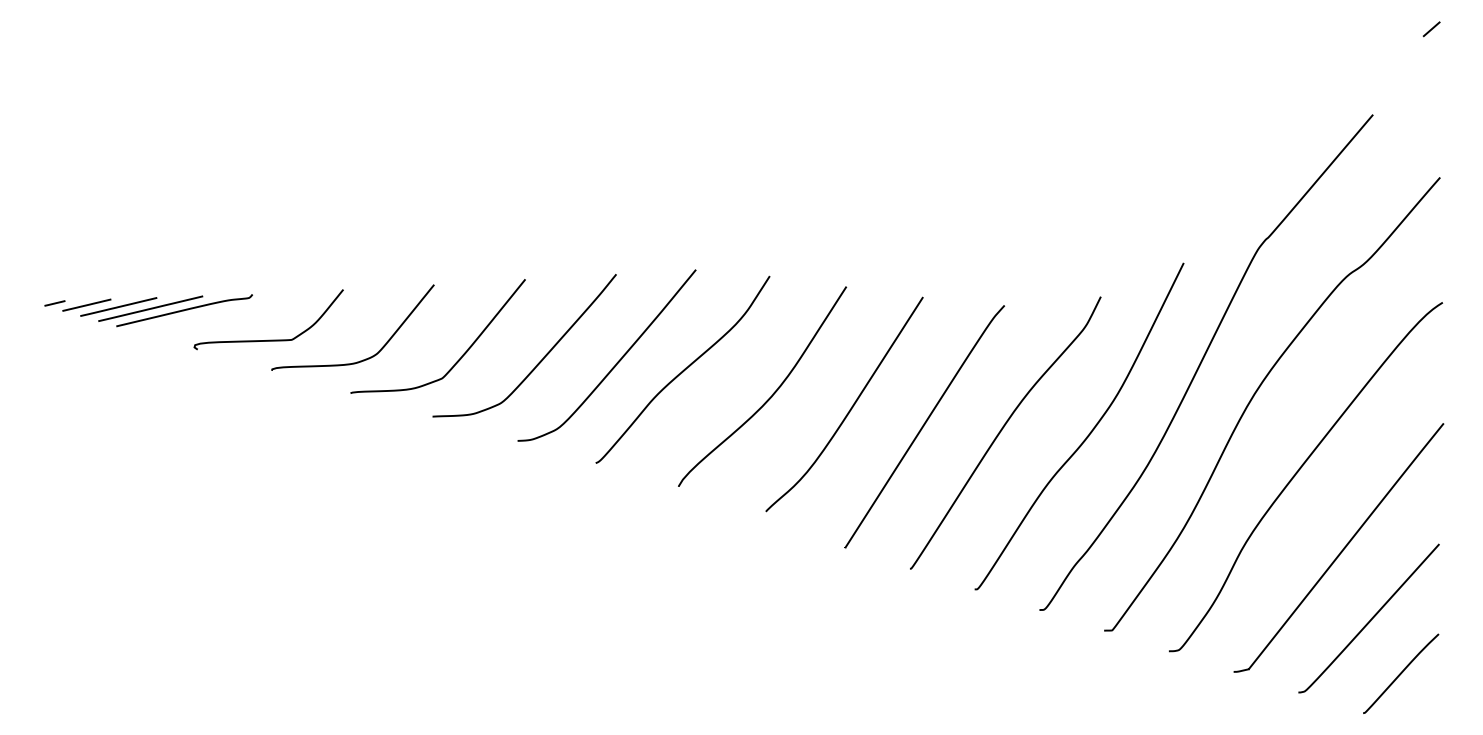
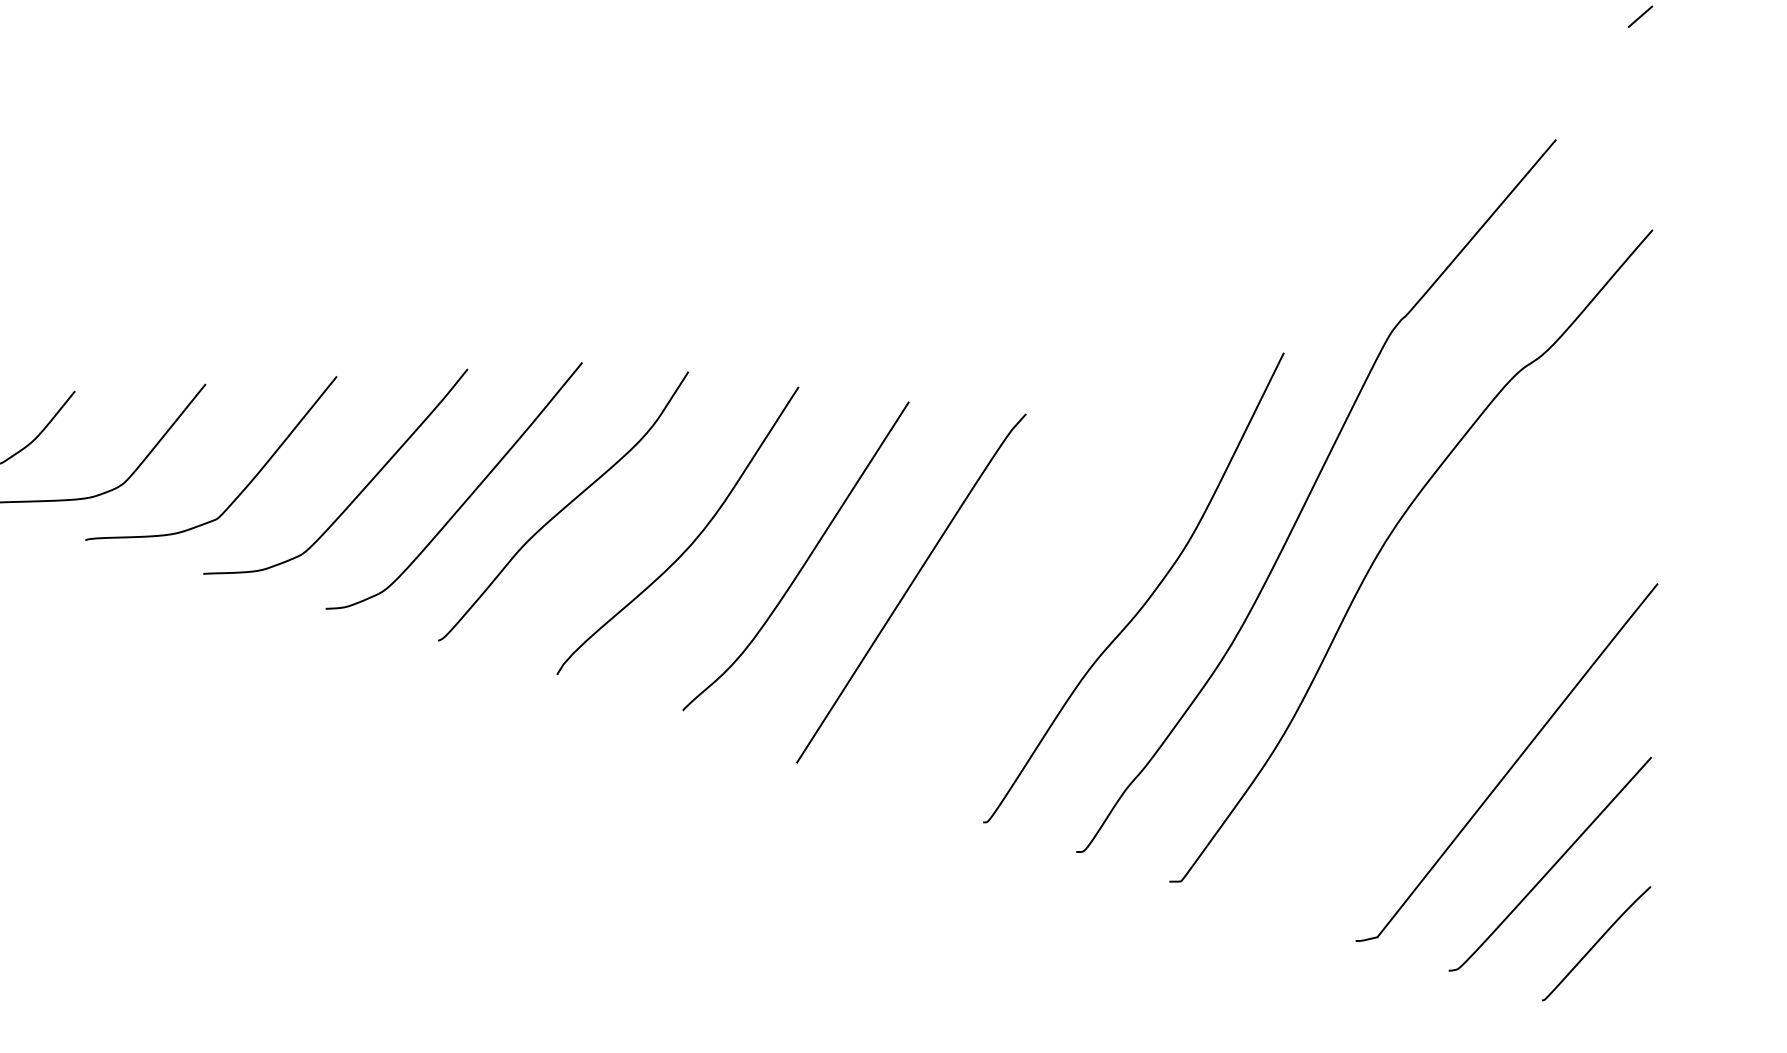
curve: (1002, 430) -> (1023, 593), removed
curve: (1298, 472) -> (1448, 654), removed

